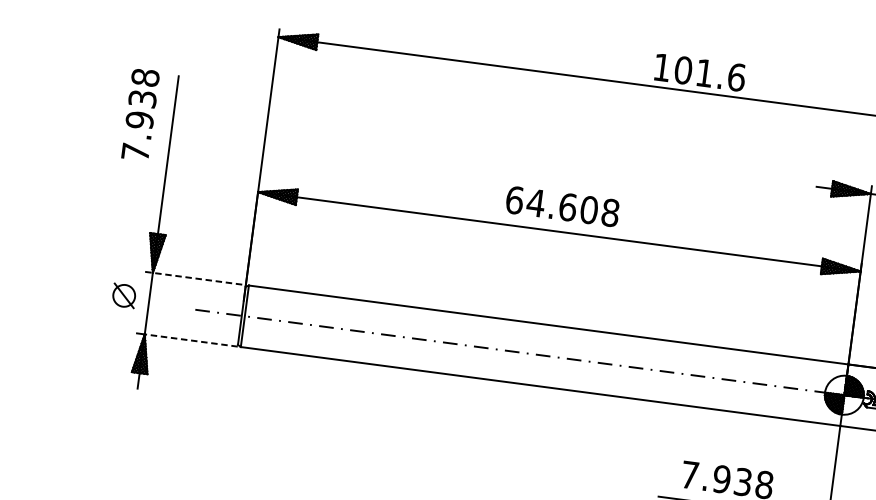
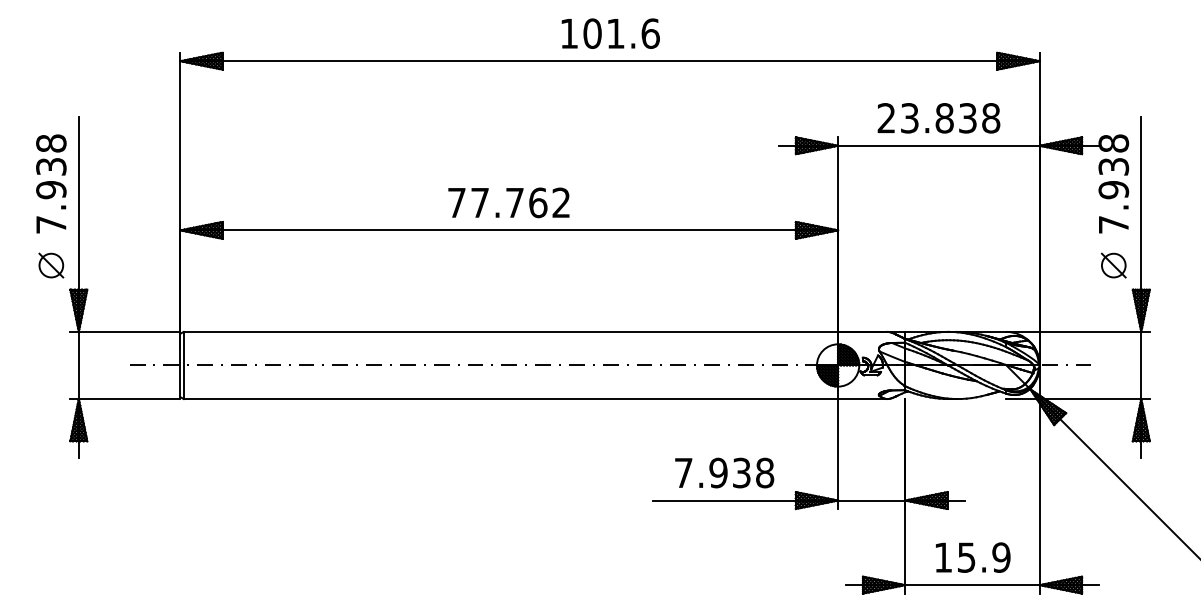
text: (699, 72) -> (610, 33), moved
text: (140, 114) -> (51, 183), moved
text: (562, 206) -> (509, 202), 64.608 -> 77.762
line: (195, 278) -> (125, 331), dashed -> solid
part: (124, 295) -> (51, 265), moved
line: (191, 340) -> (129, 399), dashed -> solid

